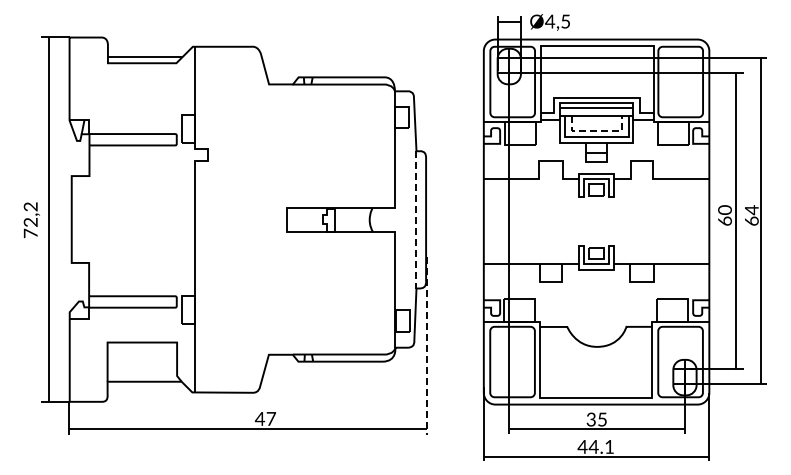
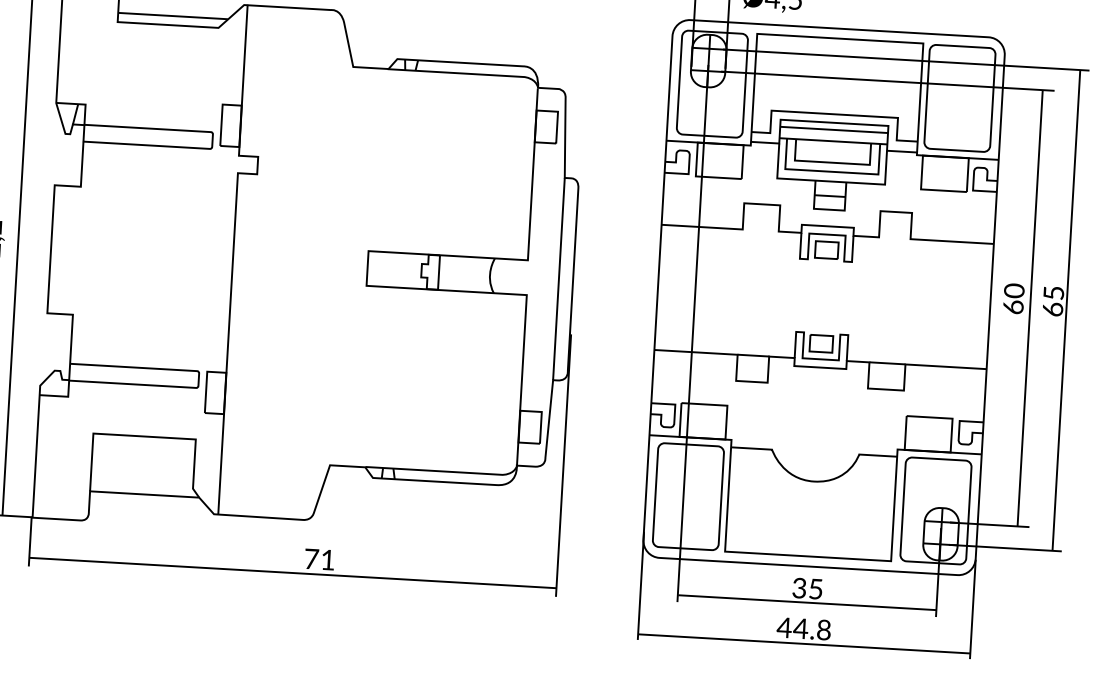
line: (597, 130) -> (833, 162), dashed -> solid
text: (751, 210) -> (1053, 293), 64 -> 65
line: (416, 219) -> (558, 278), dashed -> solid
line: (426, 346) -> (562, 466), dashed -> solid
text: (265, 418) -> (319, 558), 47 -> 71
text: (609, 446) -> (824, 629), 44.1 -> 44.8

